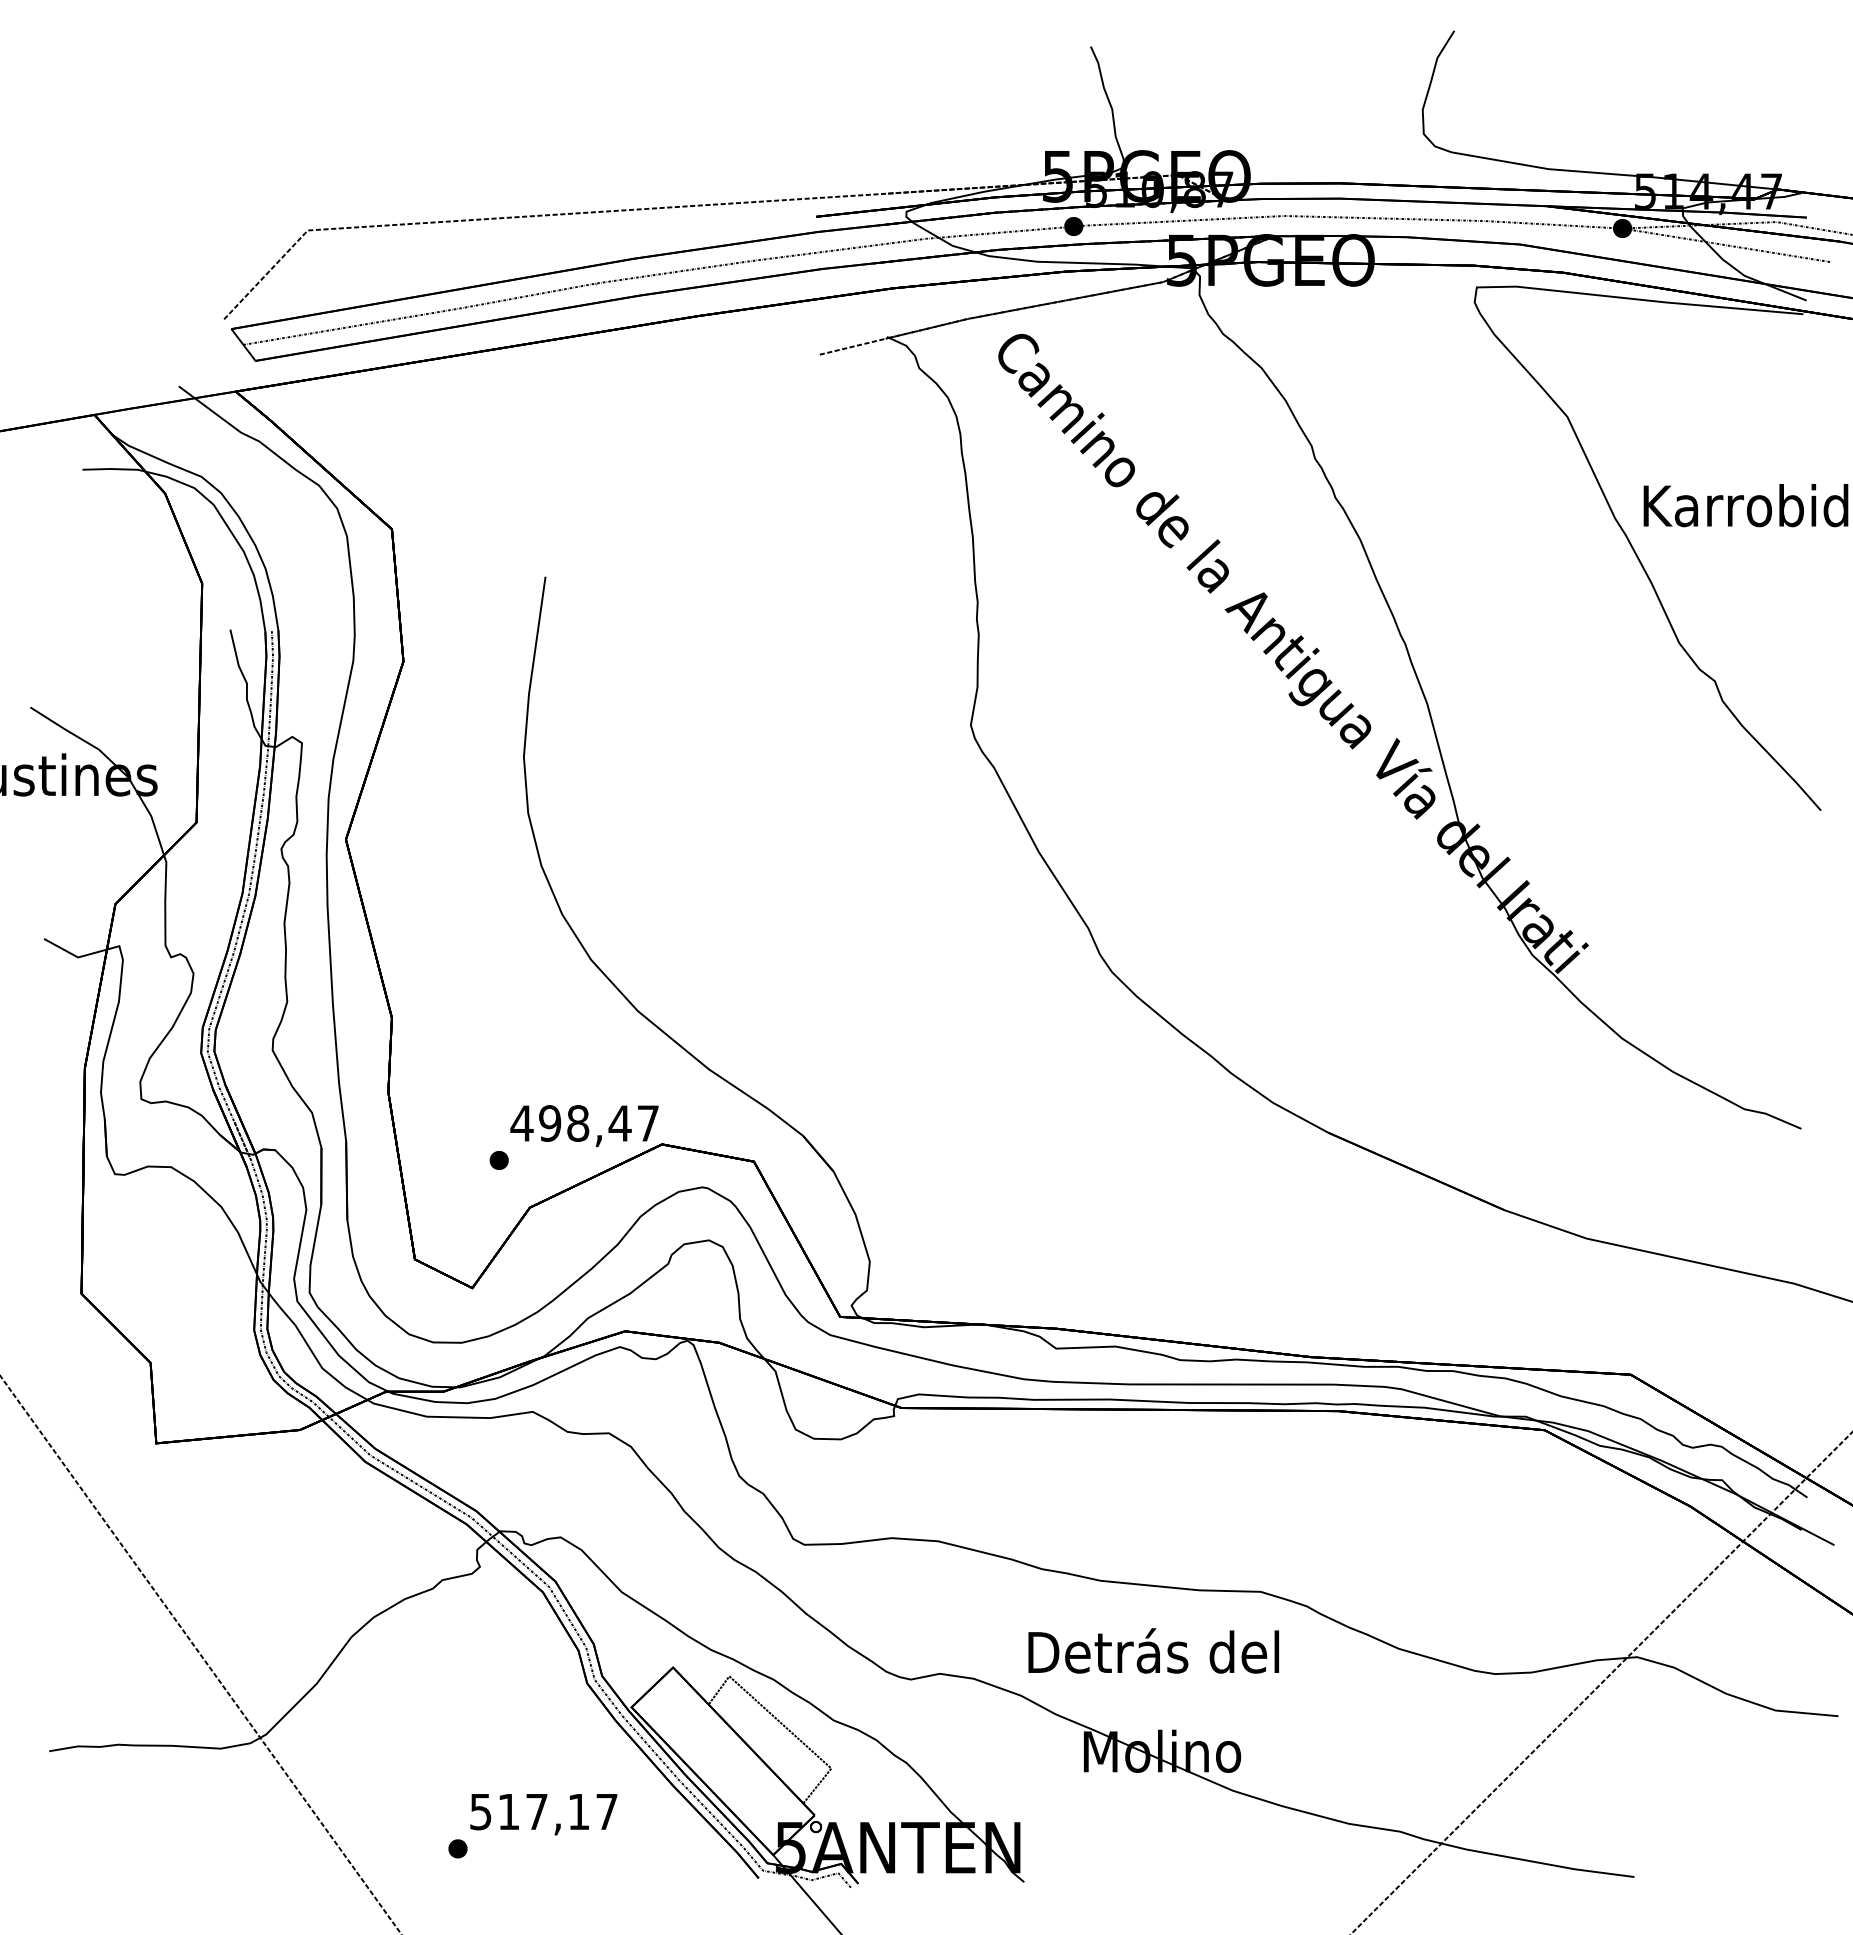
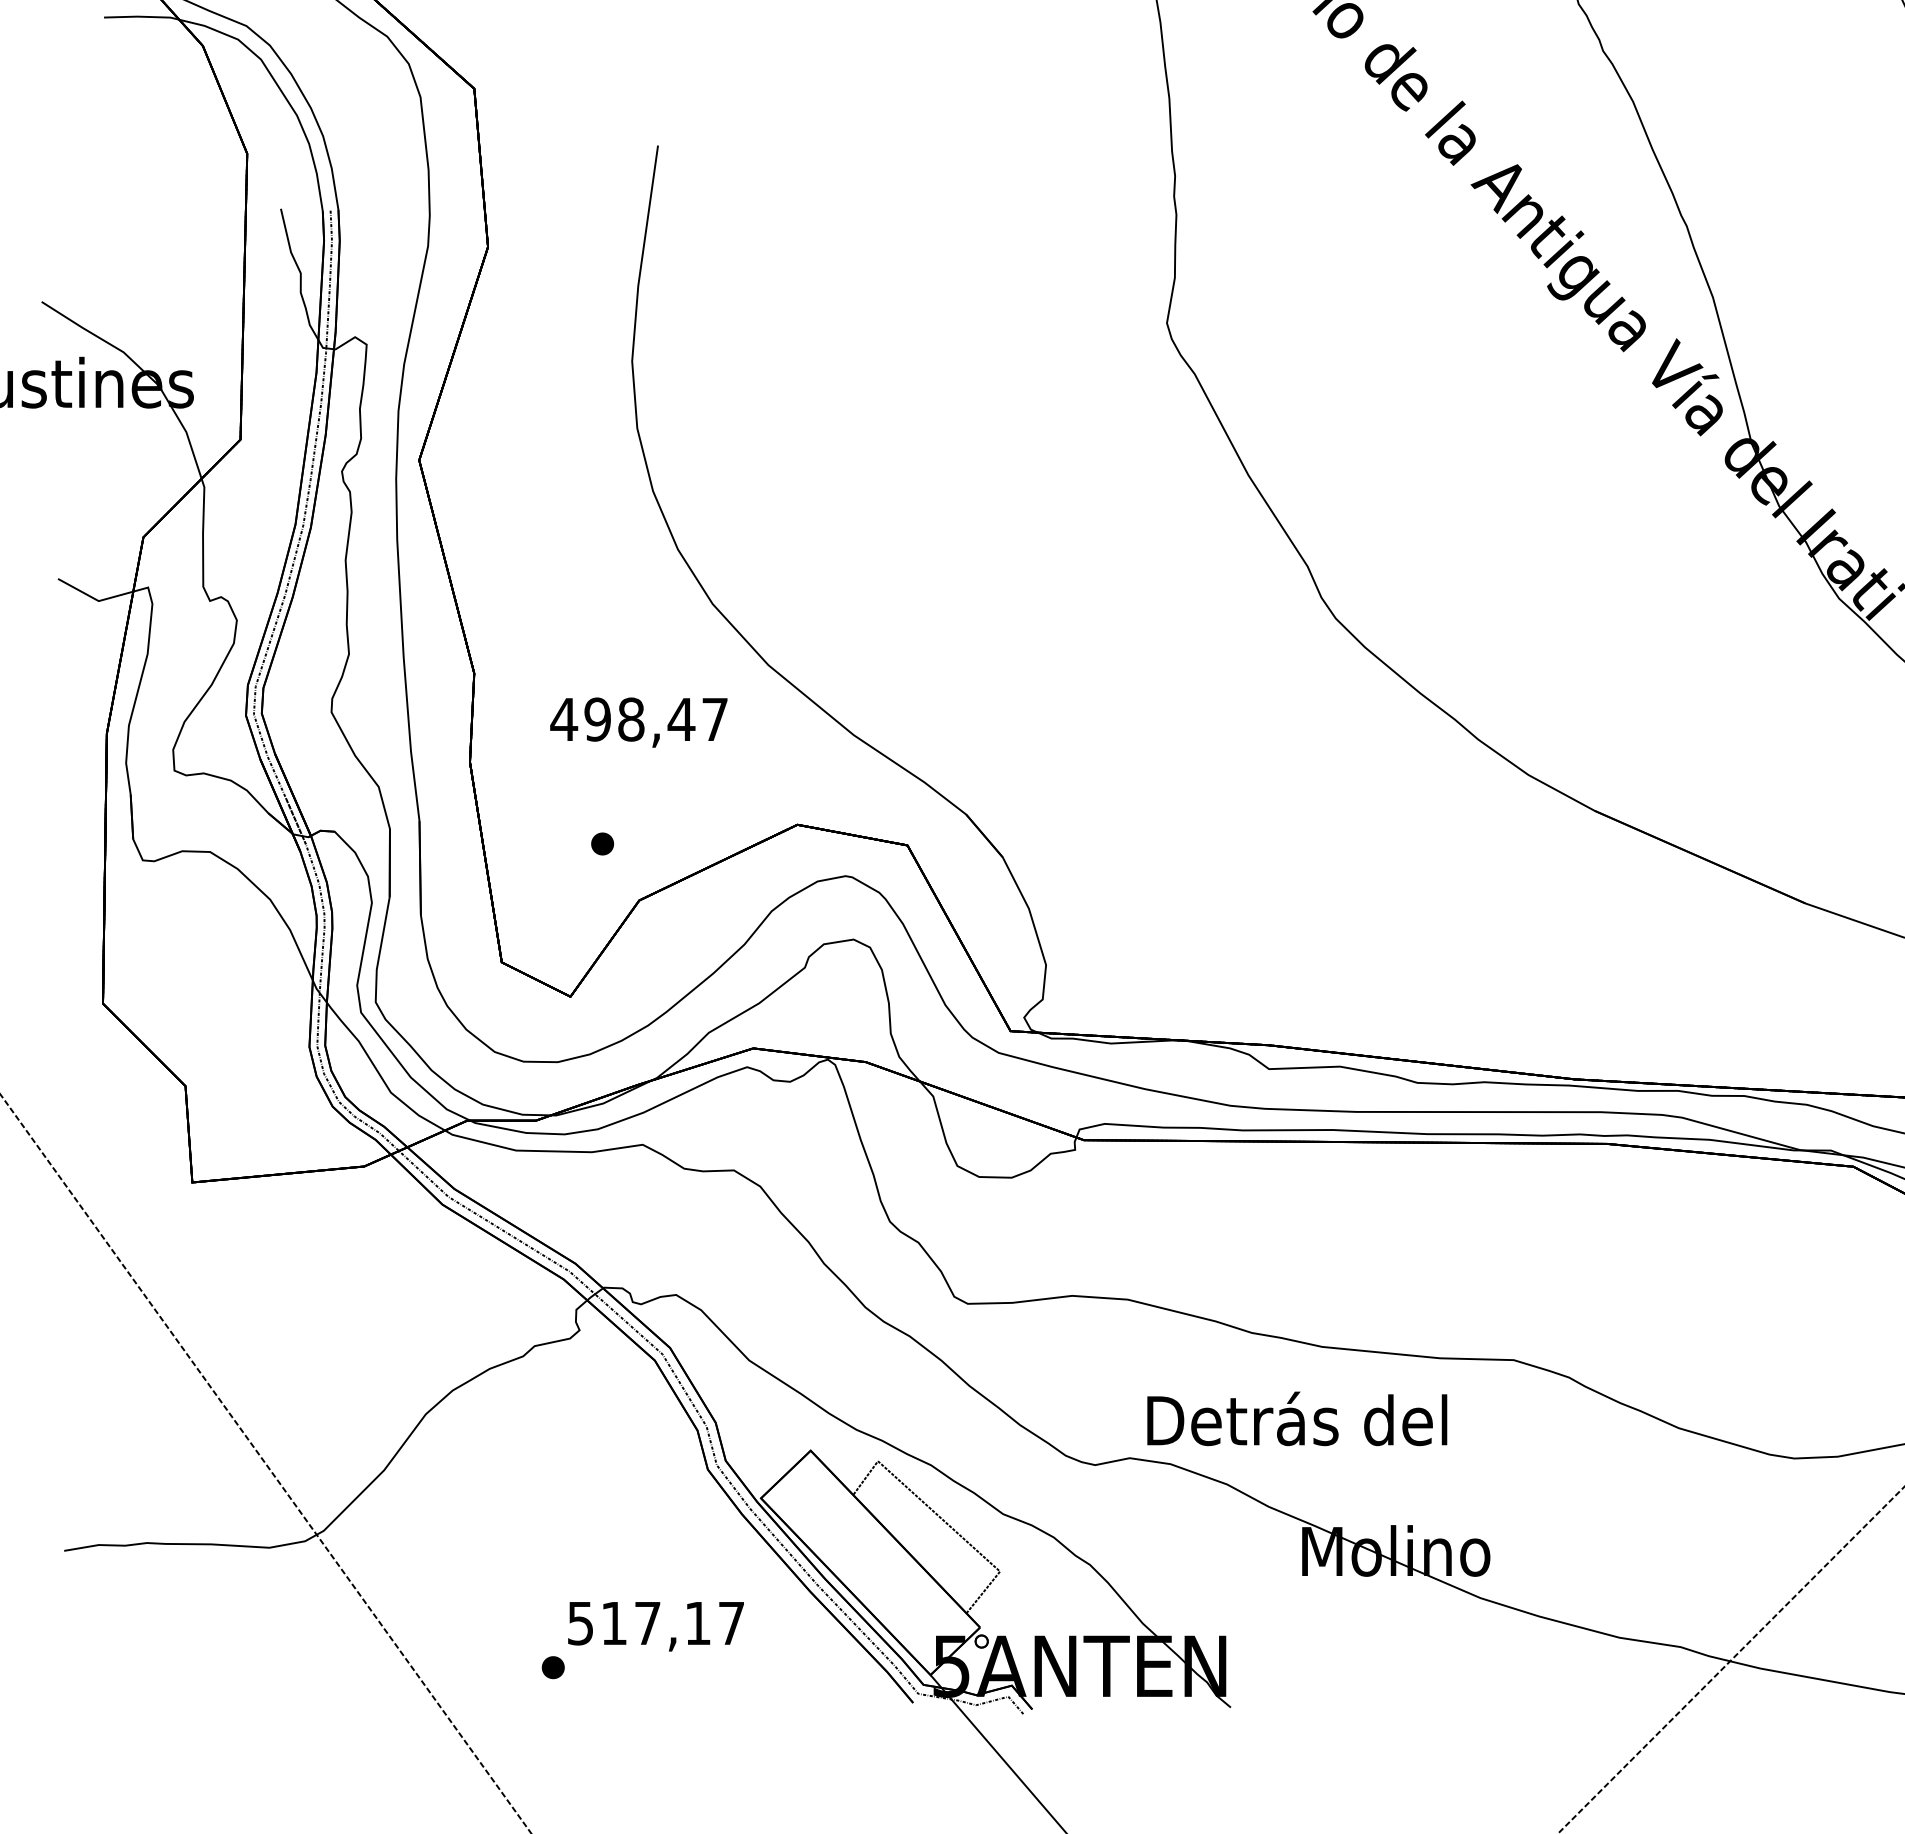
text: (584, 1125) -> (638, 721), moved
text: (1153, 1650) -> (1296, 1418), moved

